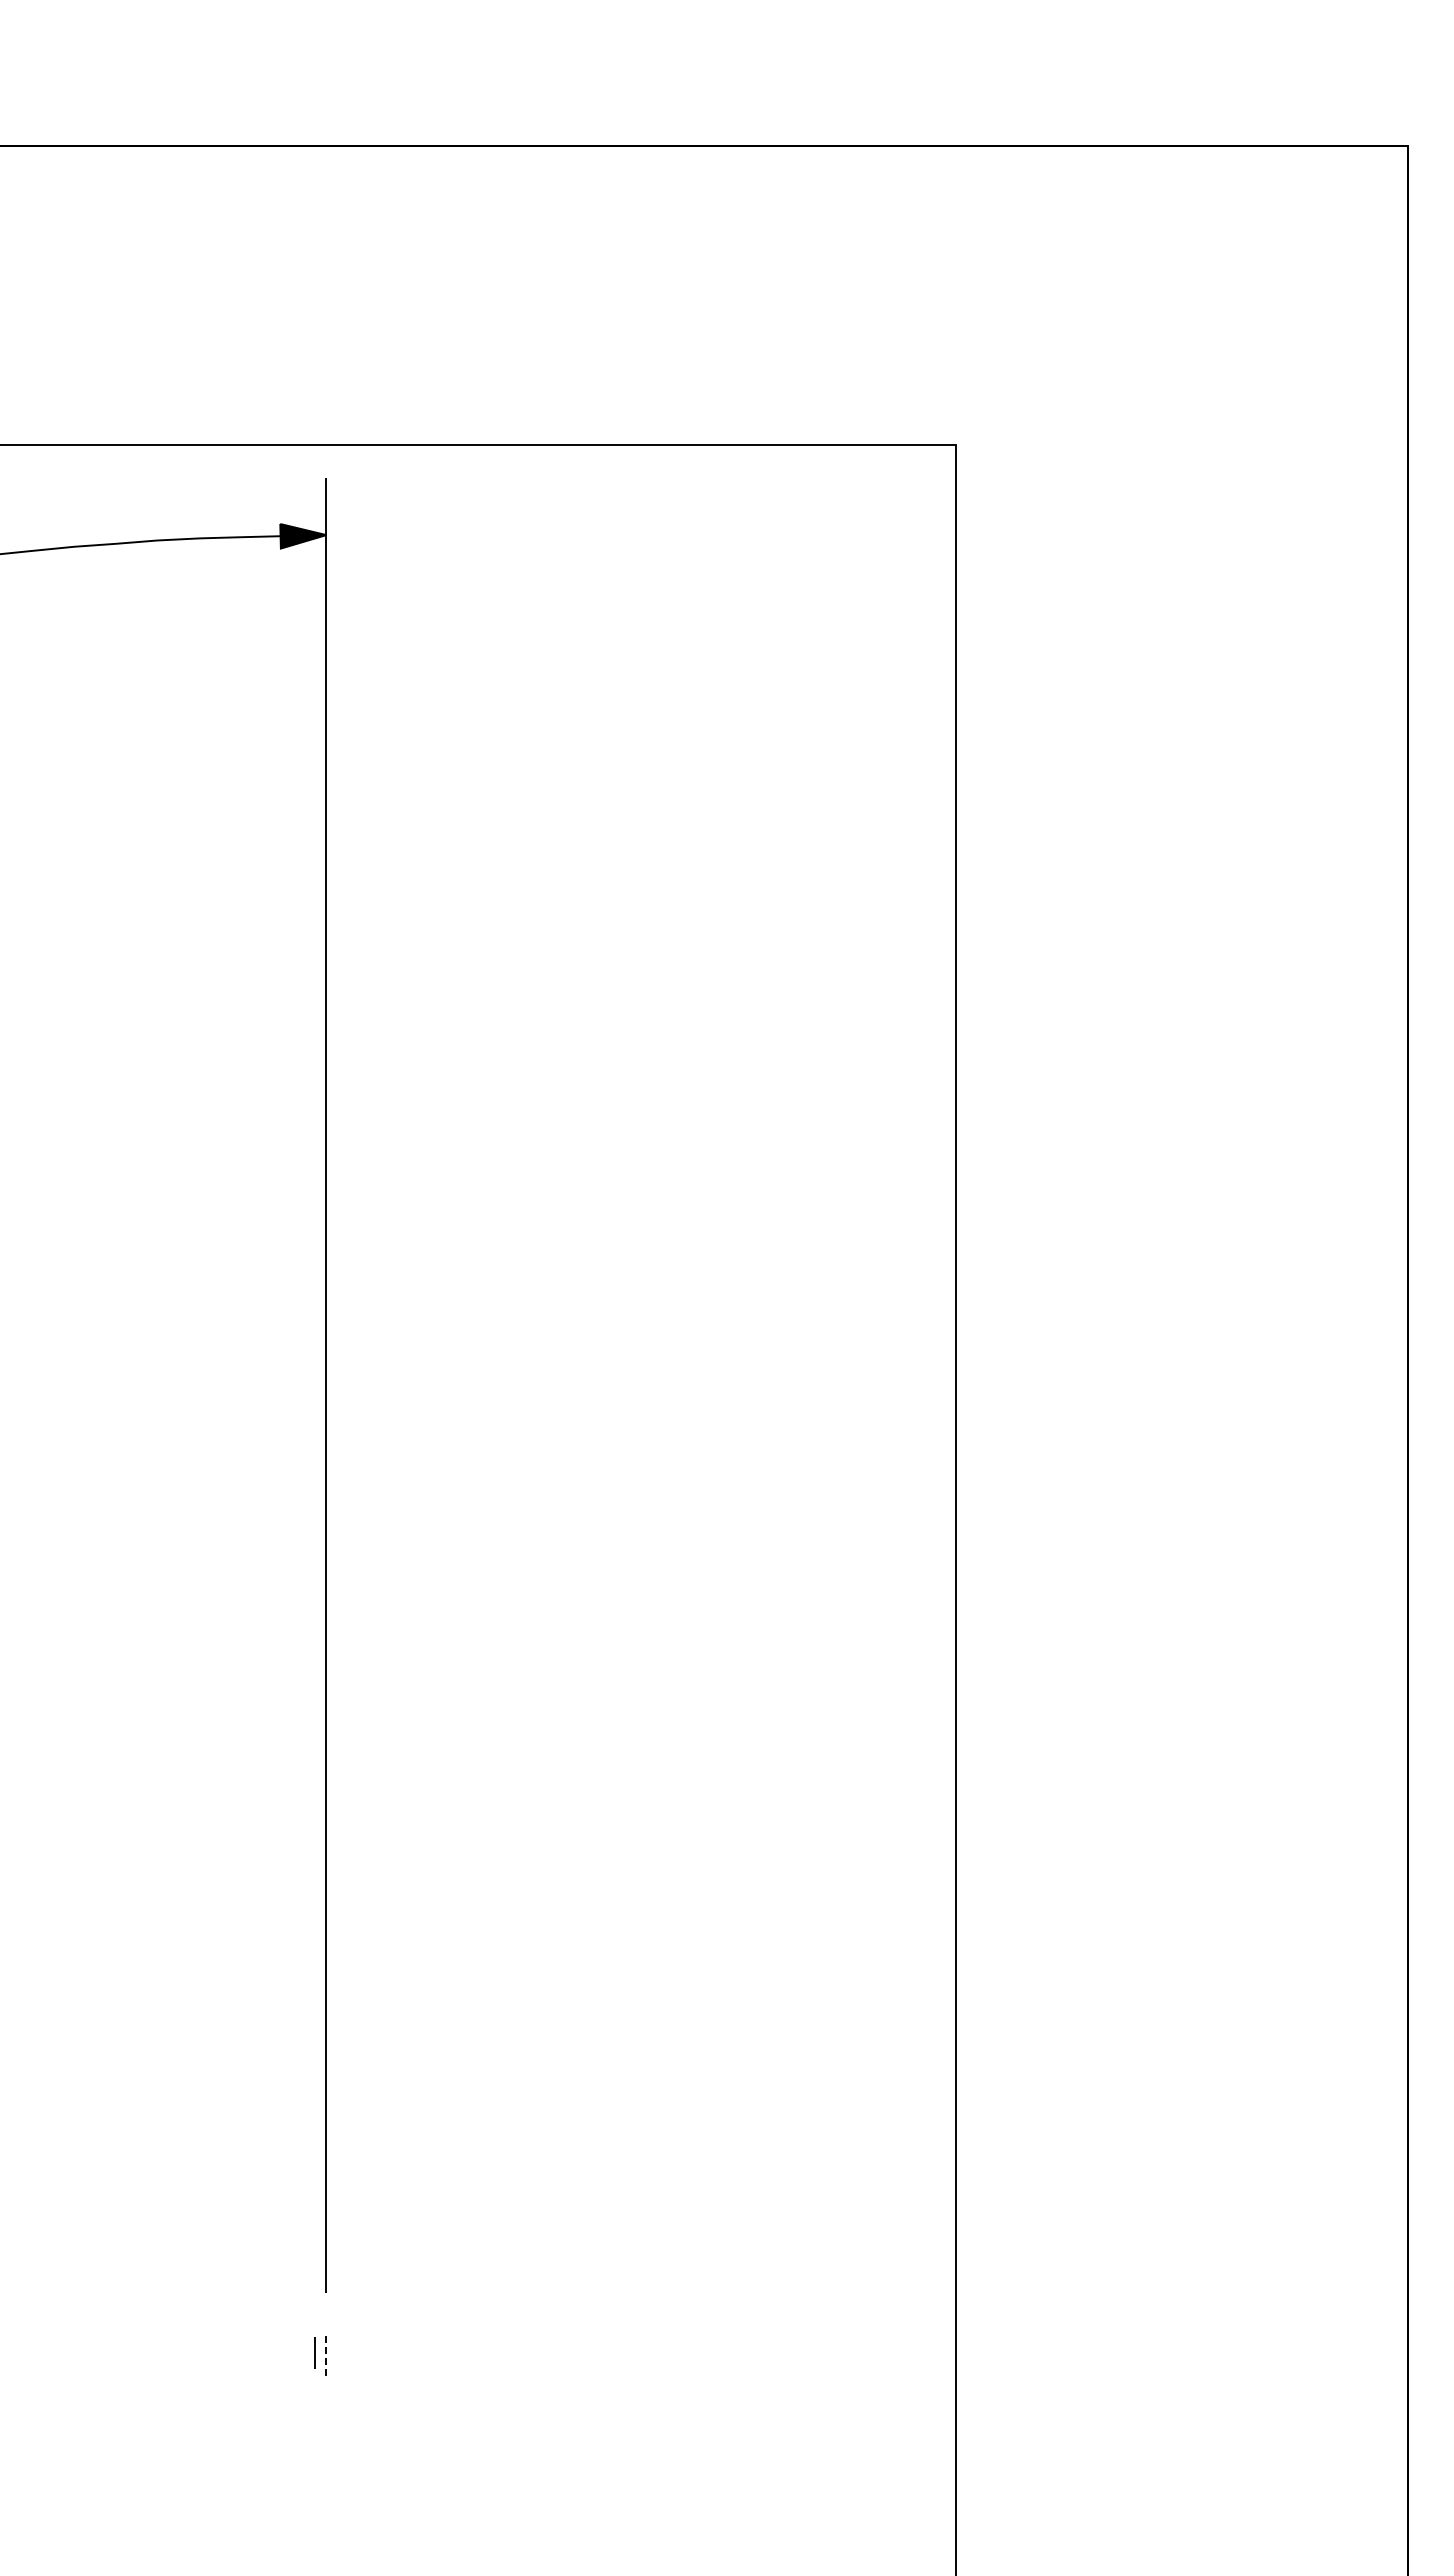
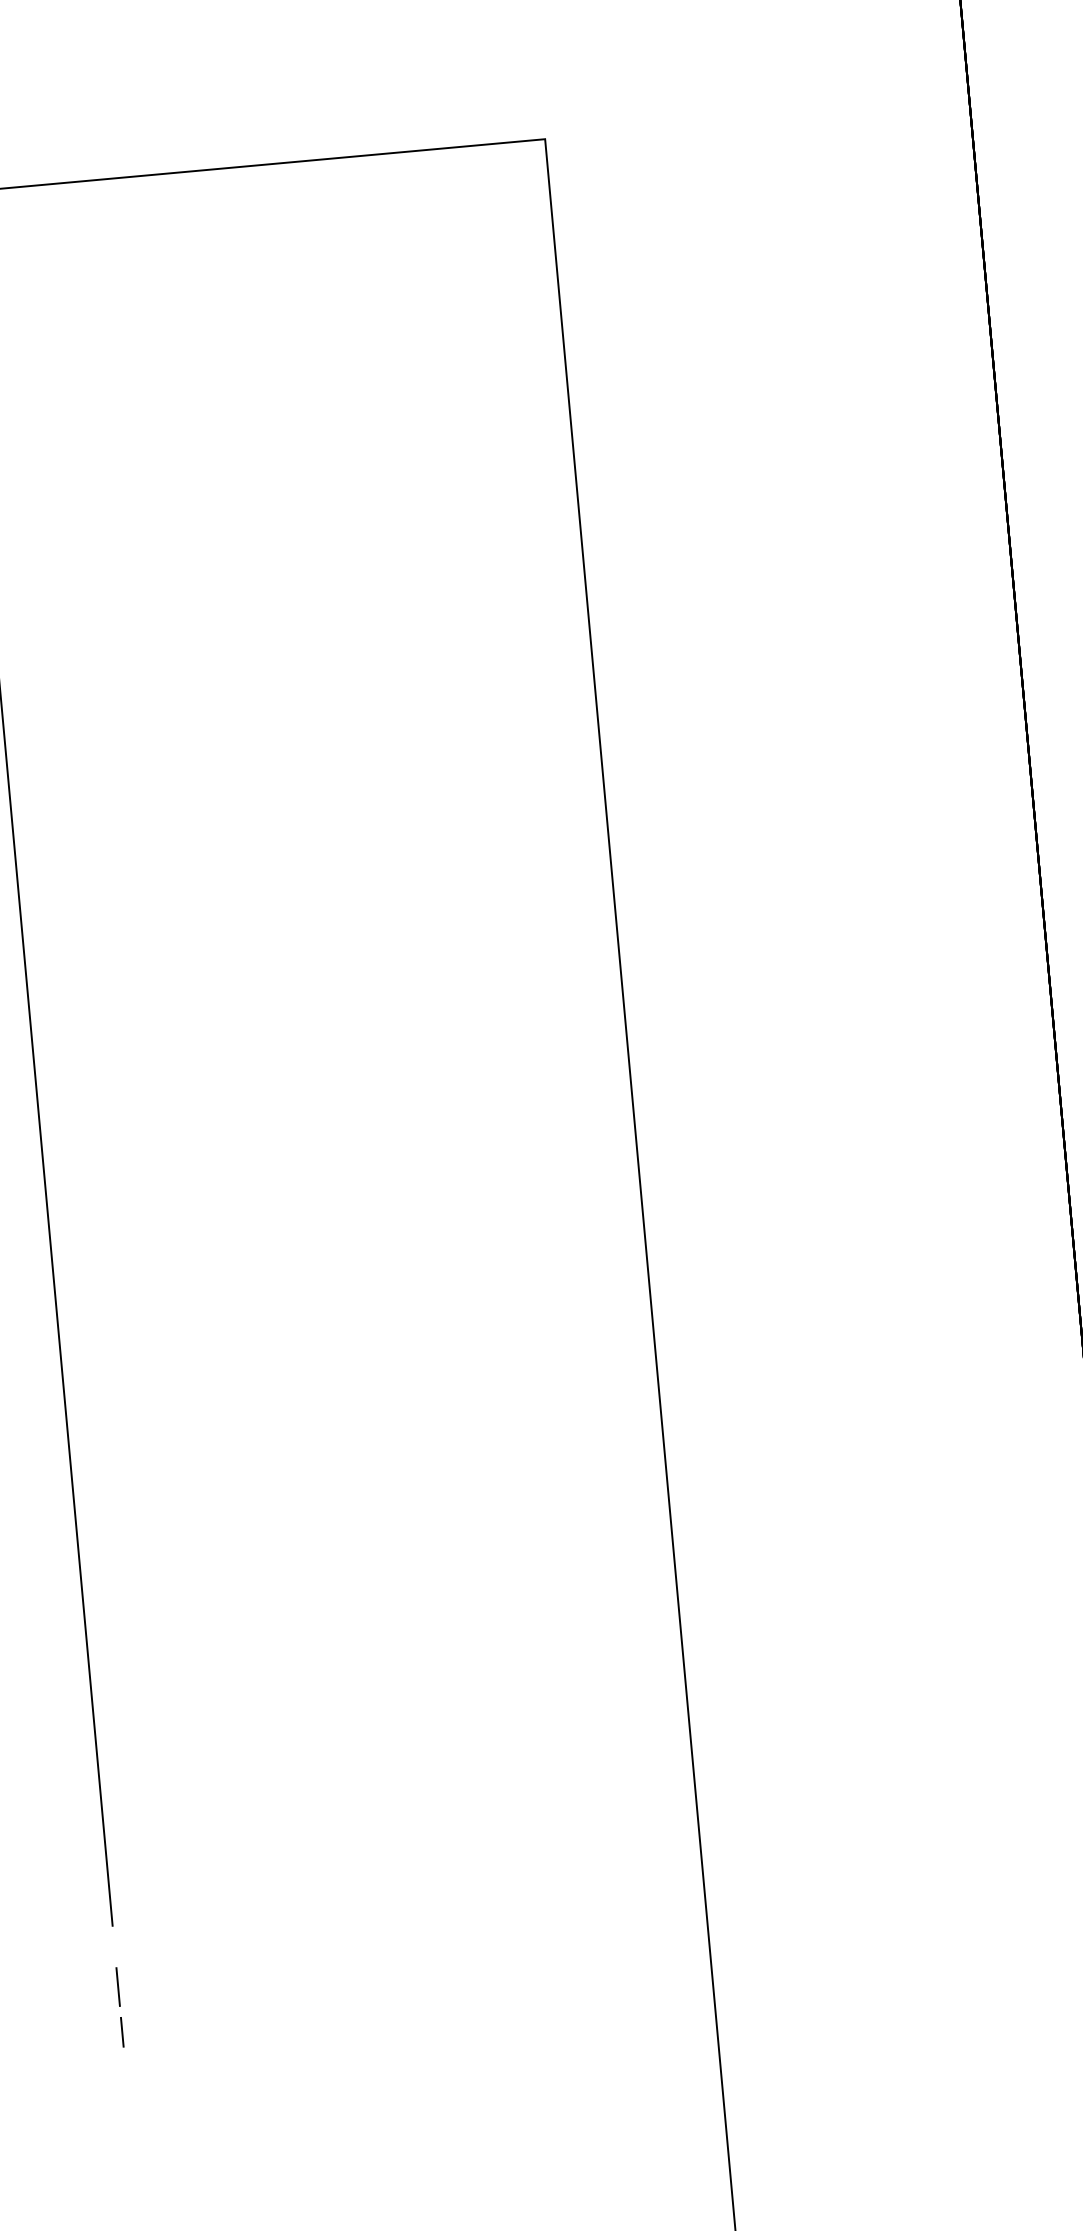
line: (314, 2352) -> (121, 2031), moved
line: (326, 2357) -> (118, 1987), dashed -> solid

